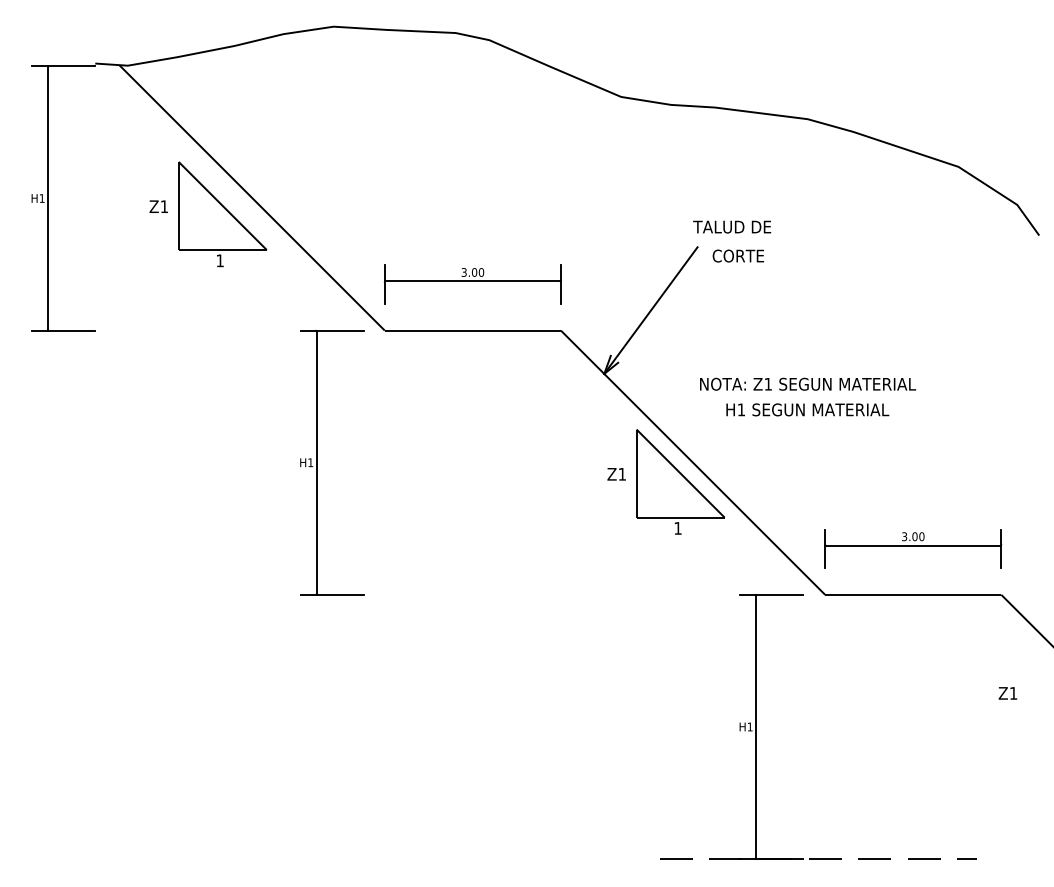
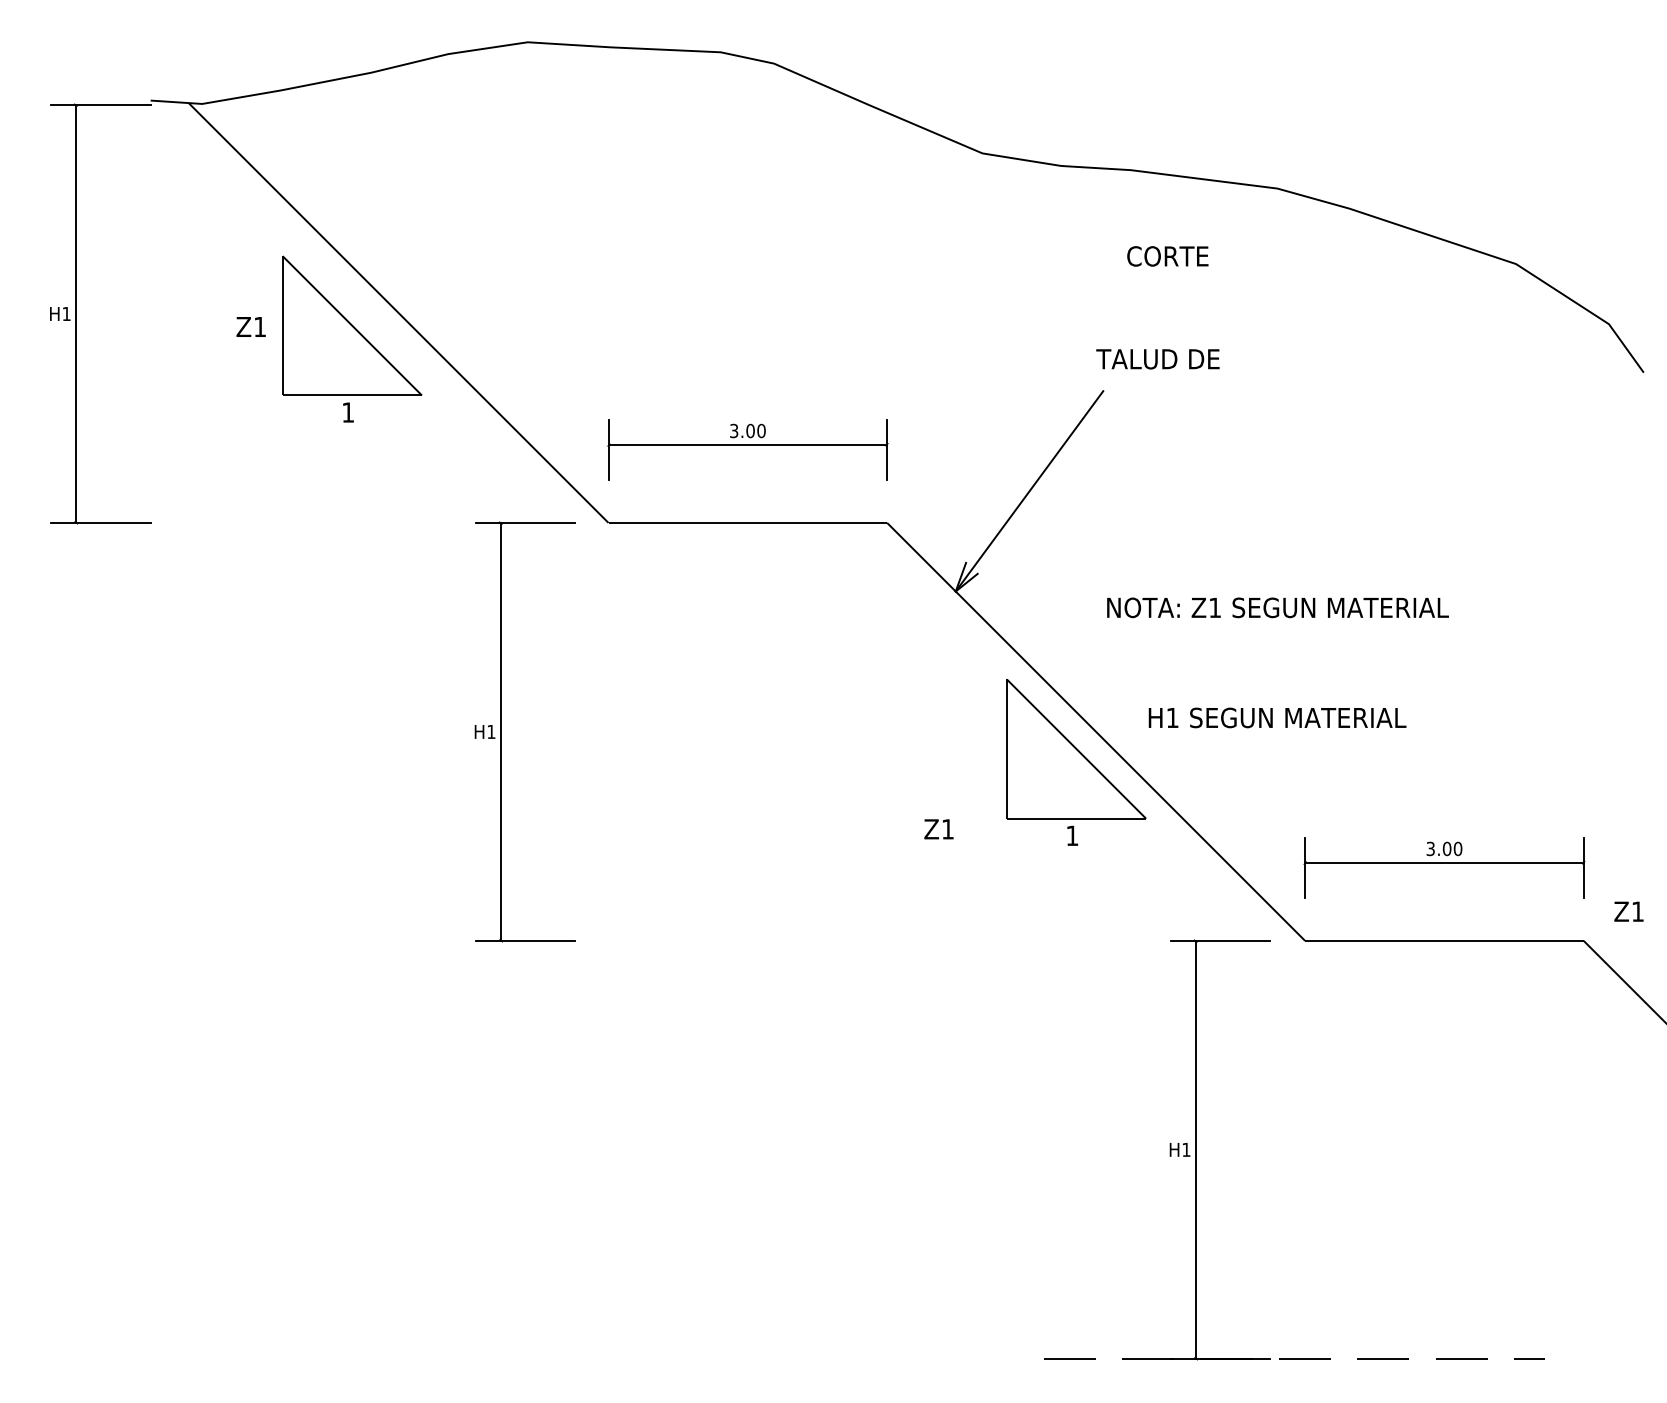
text: (738, 255) -> (1168, 255), moved
text: (807, 409) -> (1277, 717), moved
text: (616, 474) -> (938, 829), moved
text: (1007, 693) -> (1628, 911), moved

